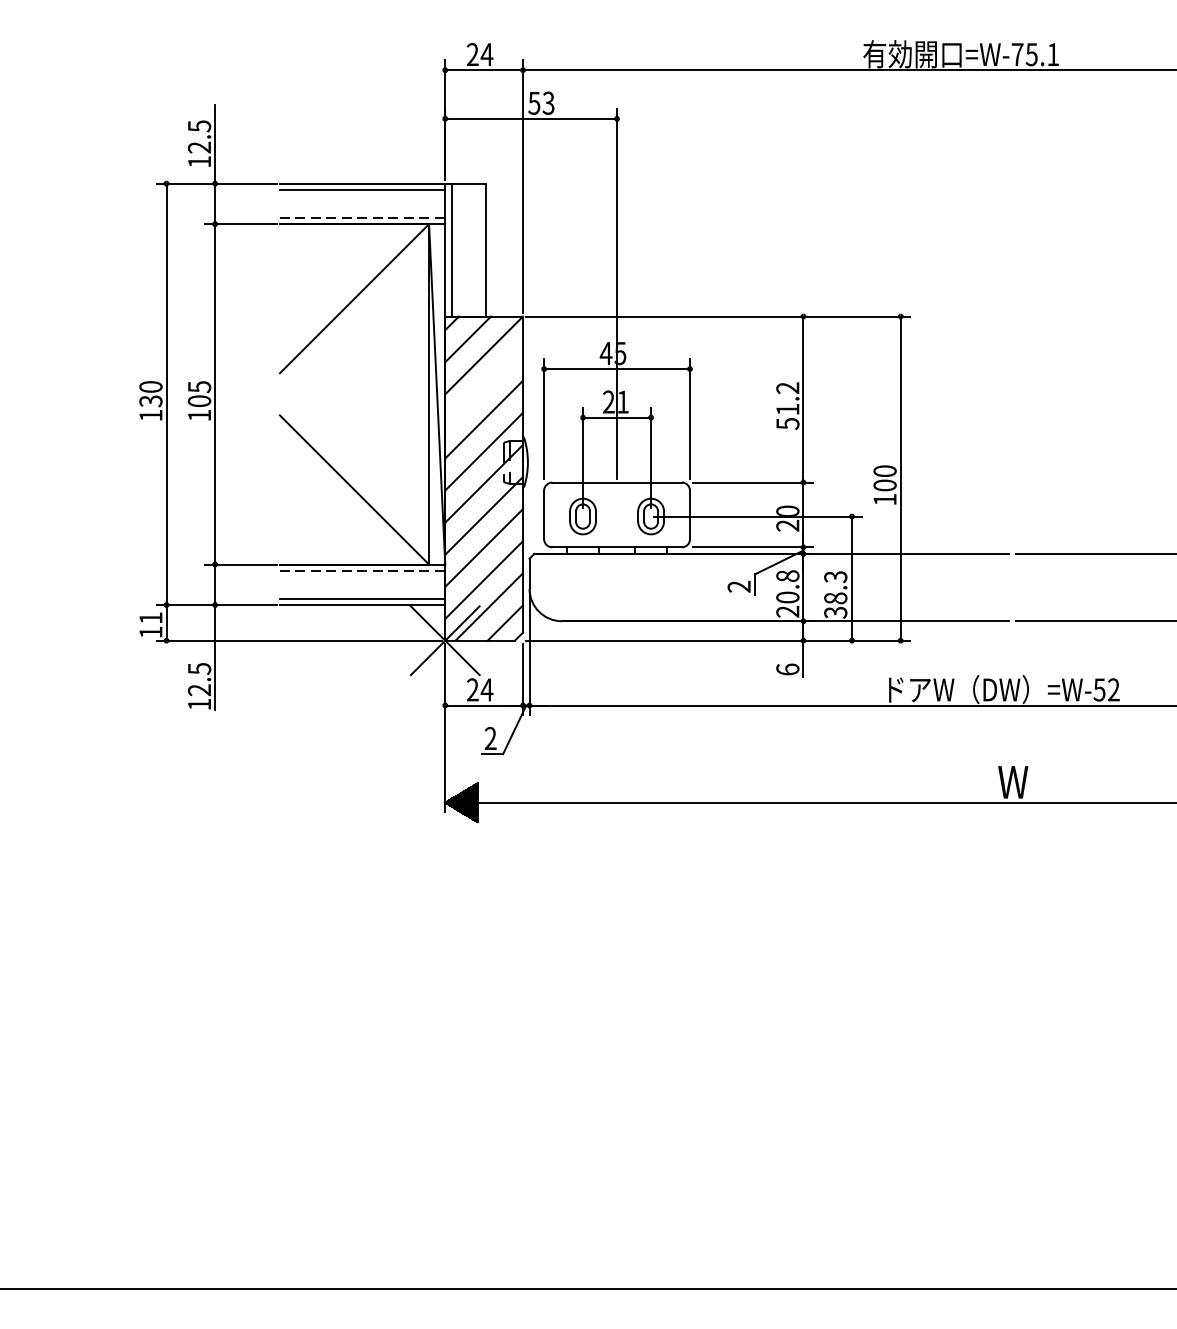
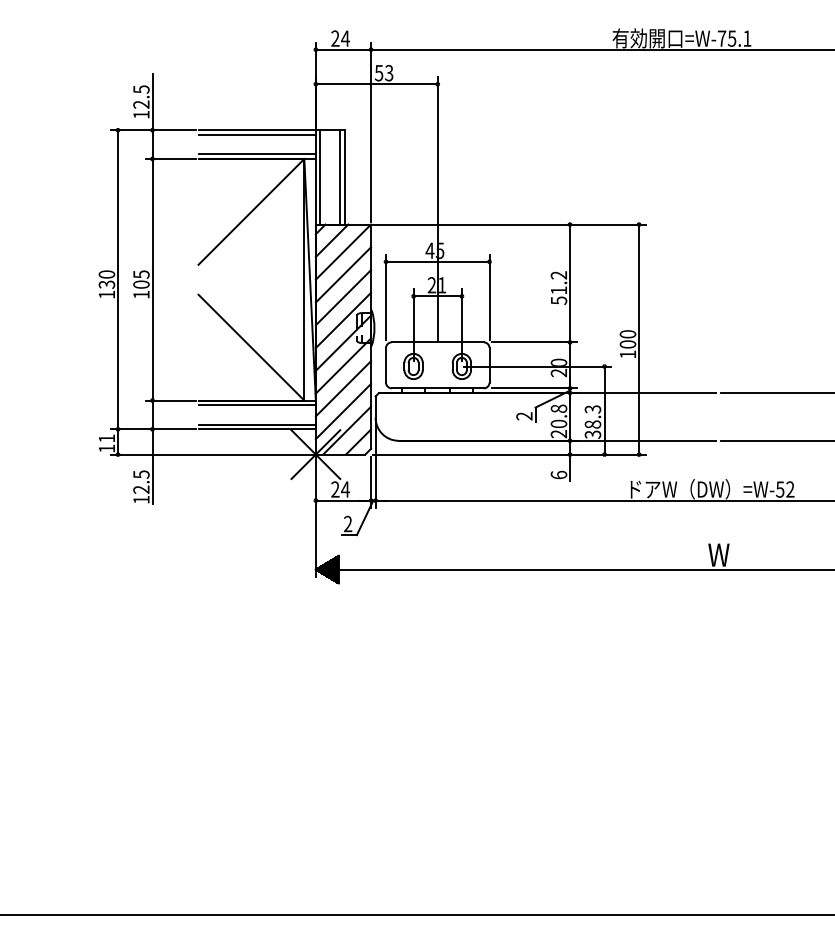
line: (363, 217) -> (257, 154), dashed -> solid
line: (480, 250) -> (340, 177), added
line: (484, 386) -> (343, 274), added
line: (363, 571) -> (257, 405), dashed -> solid

